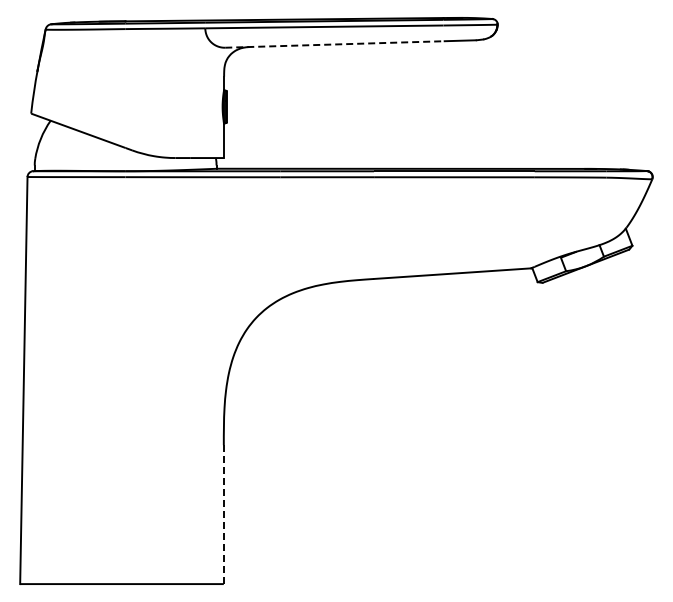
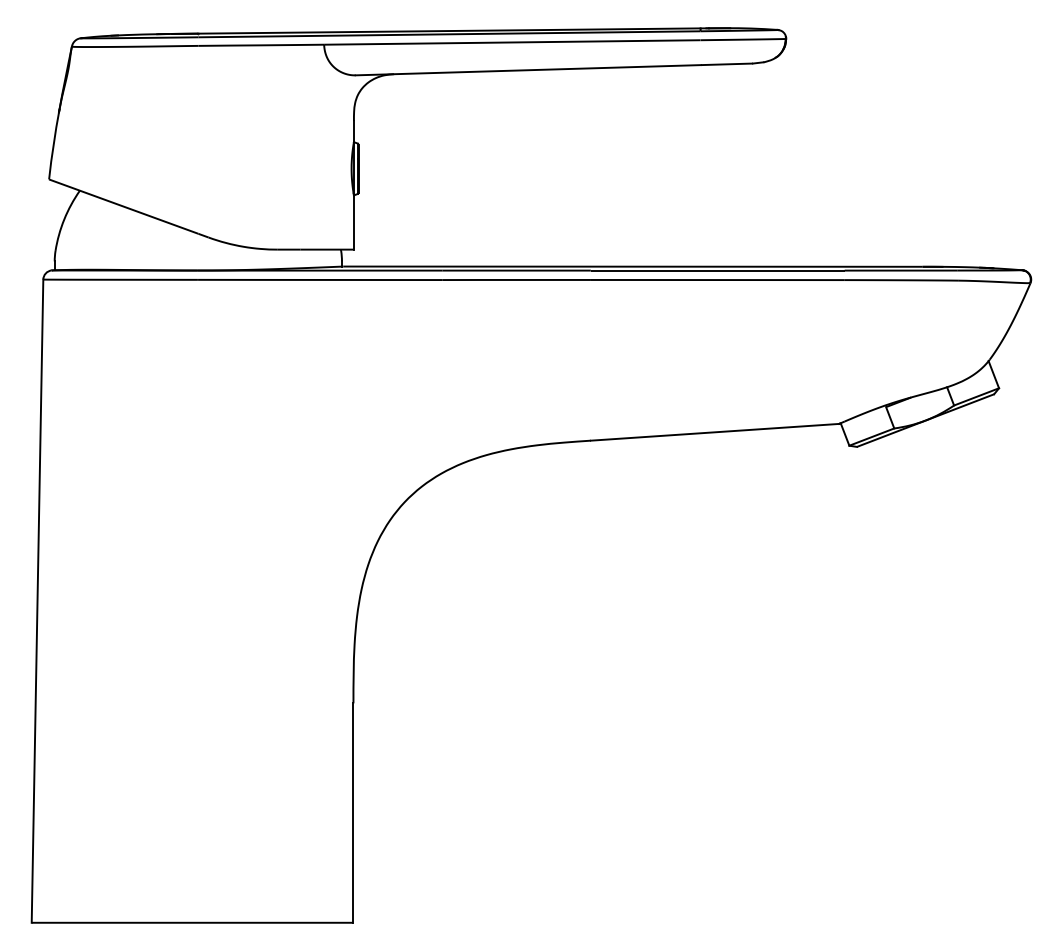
line: (334, 44) -> (528, 70), dashed -> solid
line: (223, 514) -> (352, 812), dashed -> solid

